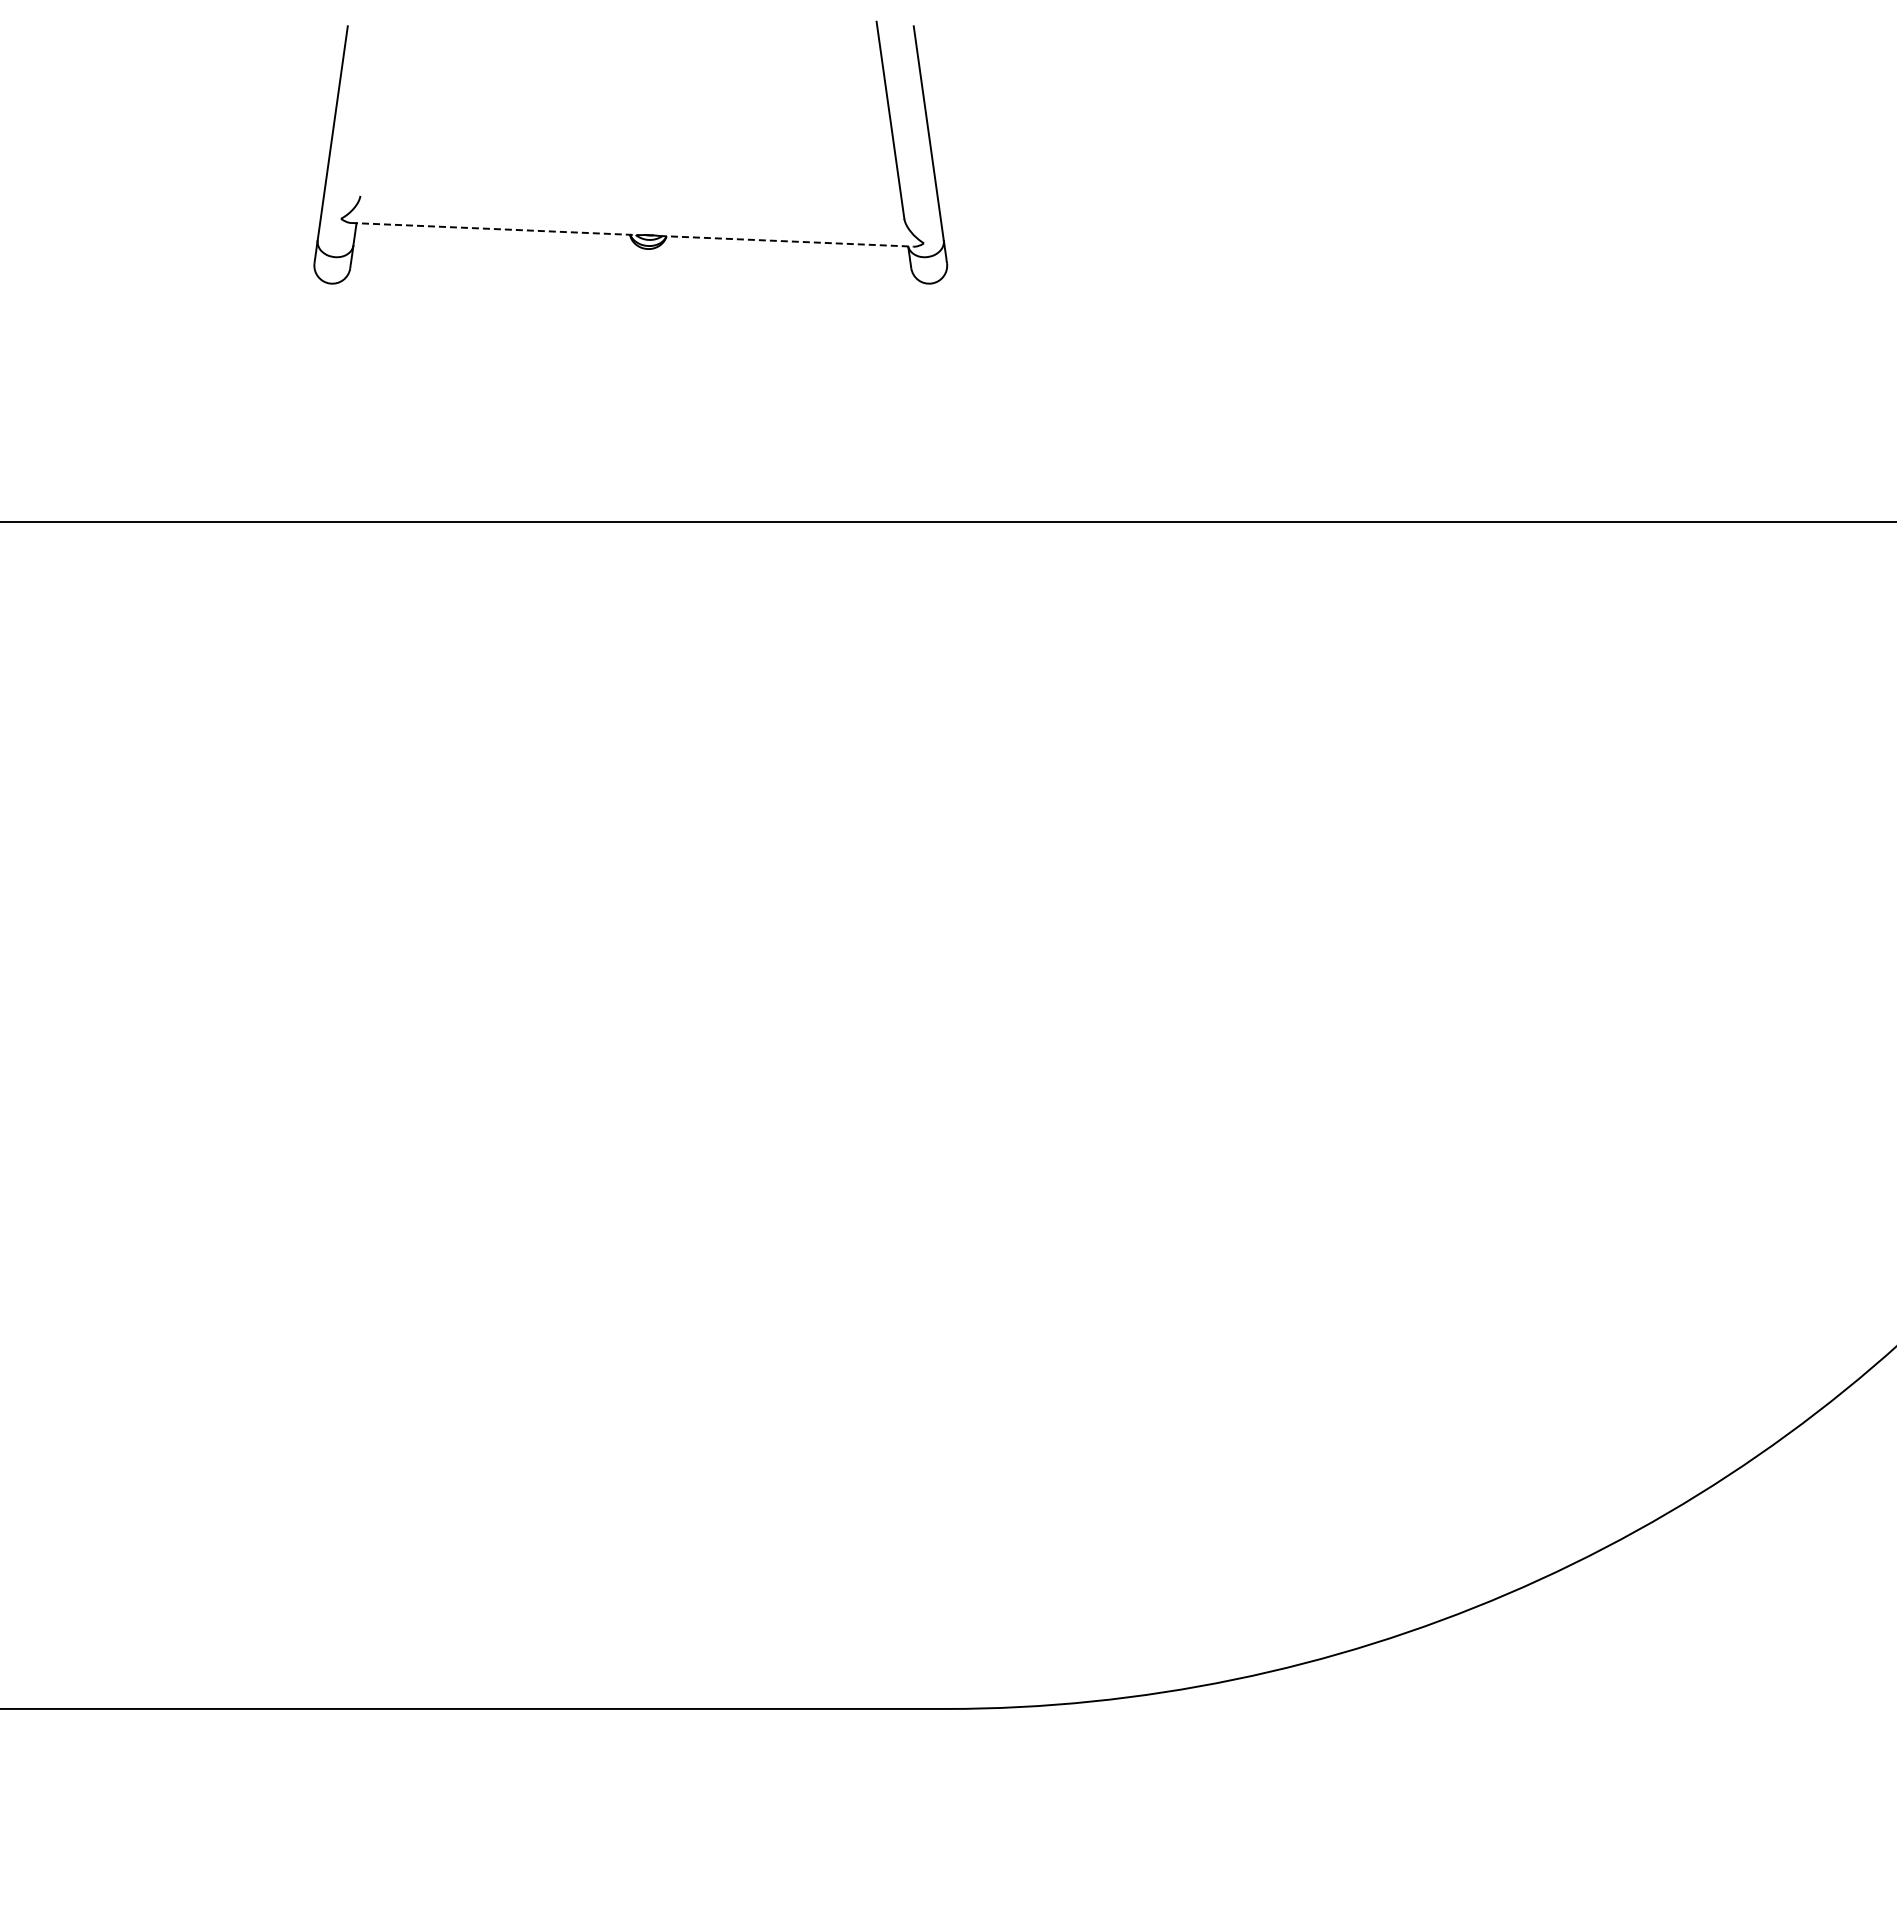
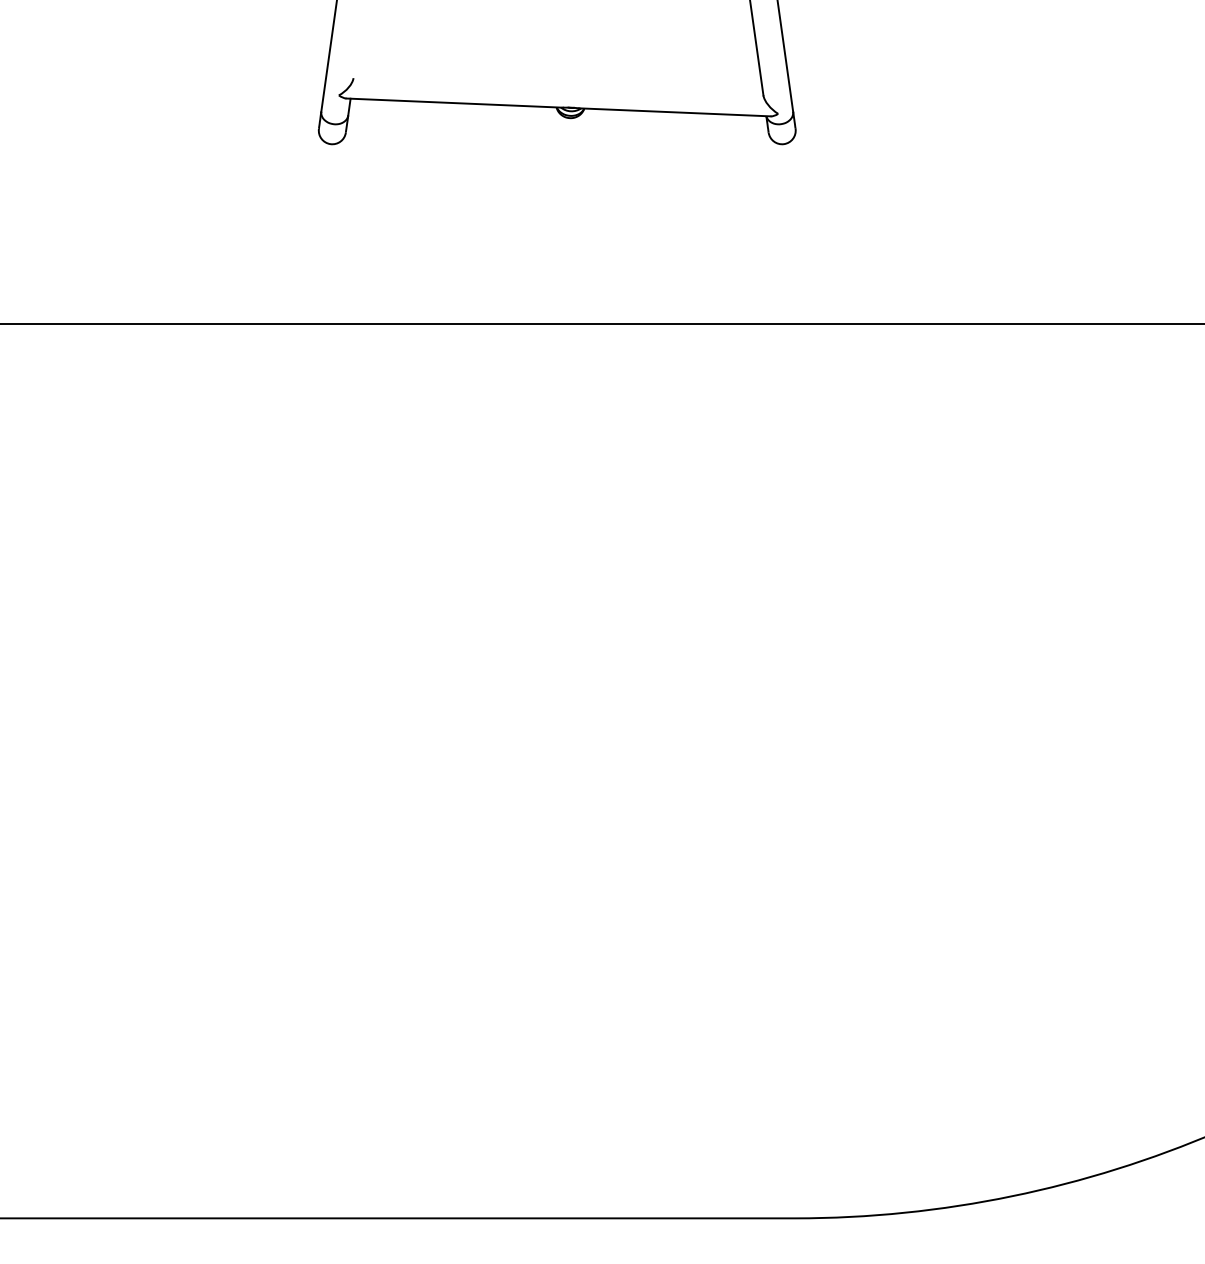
line: (494, 229) -> (454, 103), dashed -> solid
line: (787, 241) -> (675, 112), dashed -> solid

